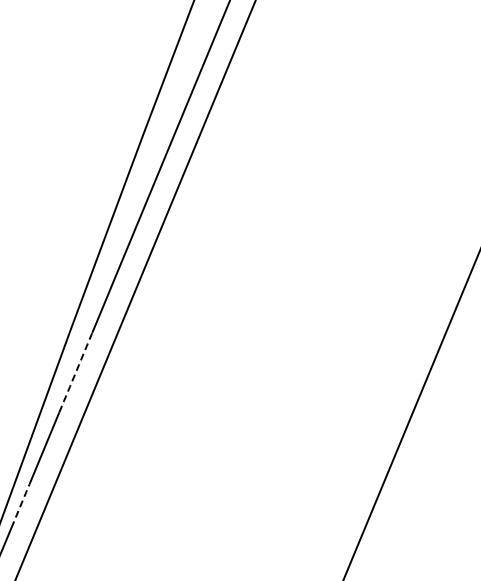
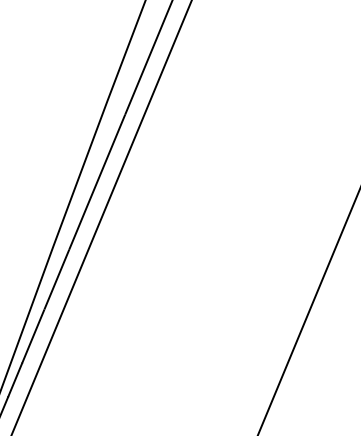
line: (75, 372) -> (56, 279), dashed -> solid
line: (20, 506) -> (15, 380), dashed -> solid

